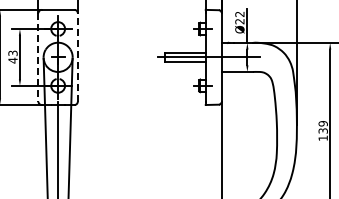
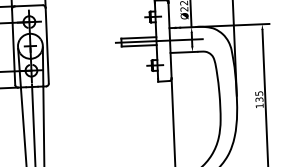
line: (77, 56) -> (46, 44), dashed -> solid
line: (38, 57) -> (13, 47), dashed -> solid
text: (322, 123) -> (258, 93), 139 -> 135

